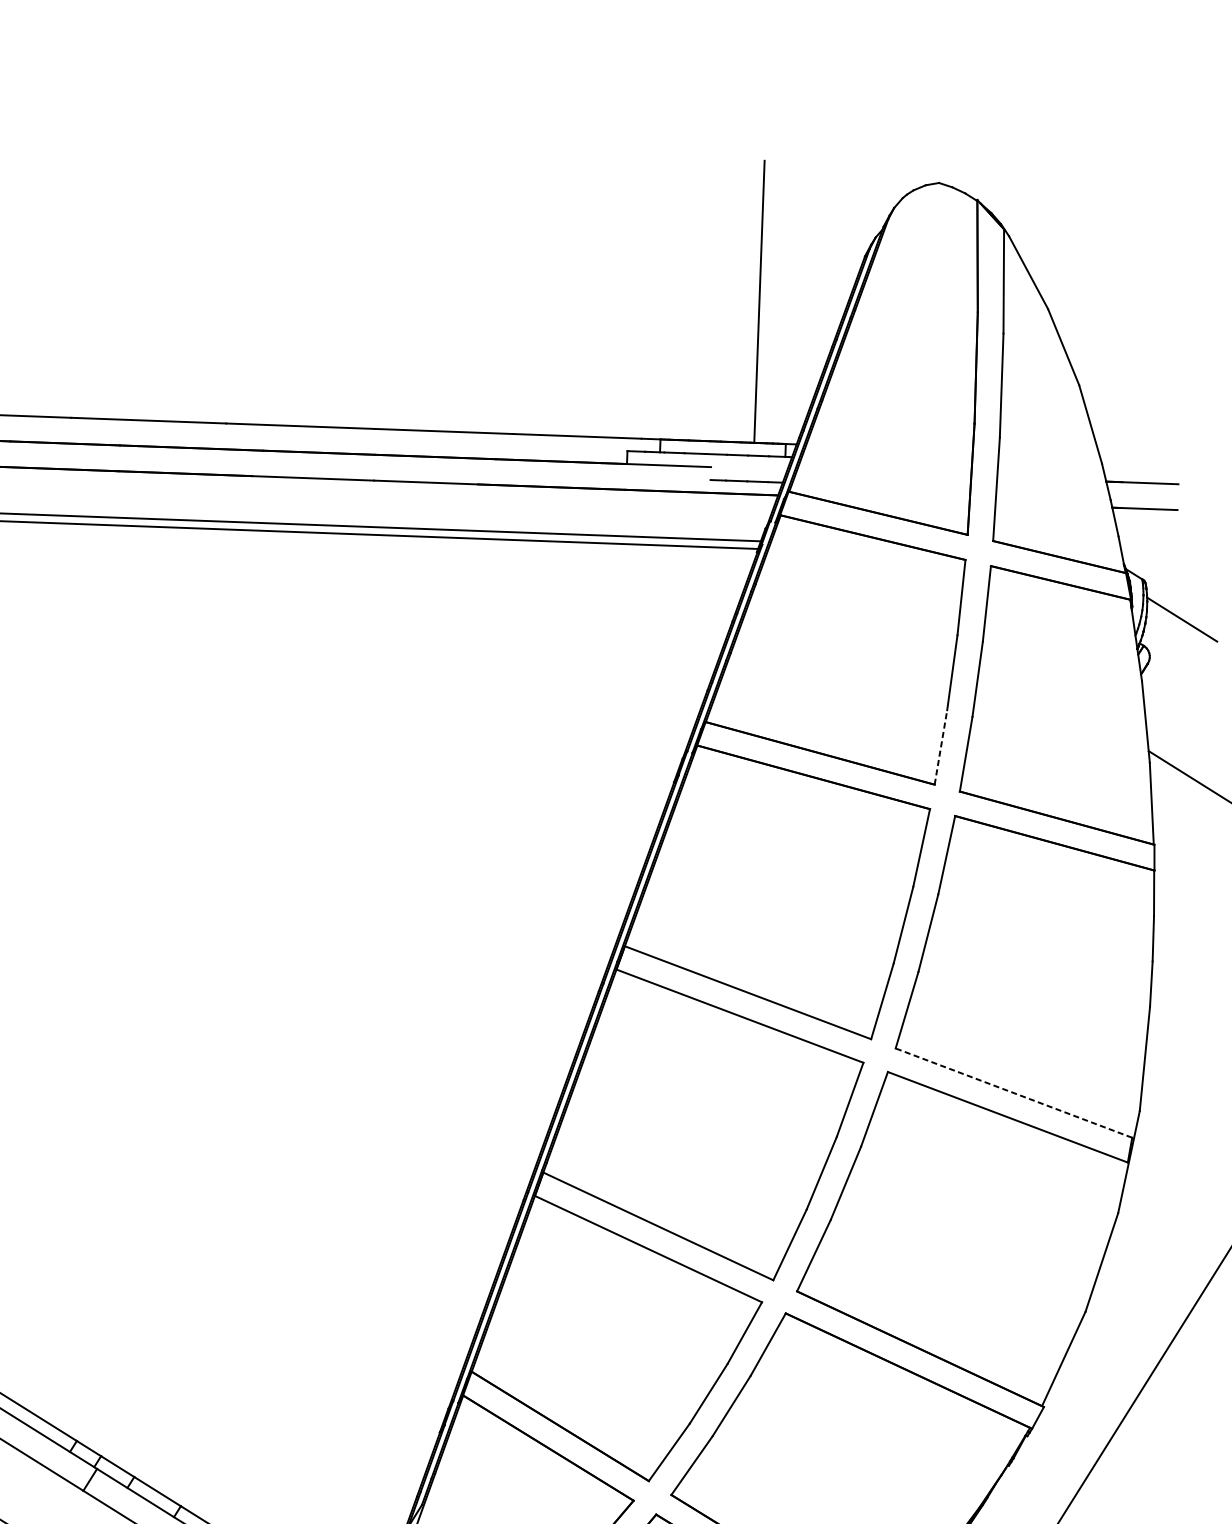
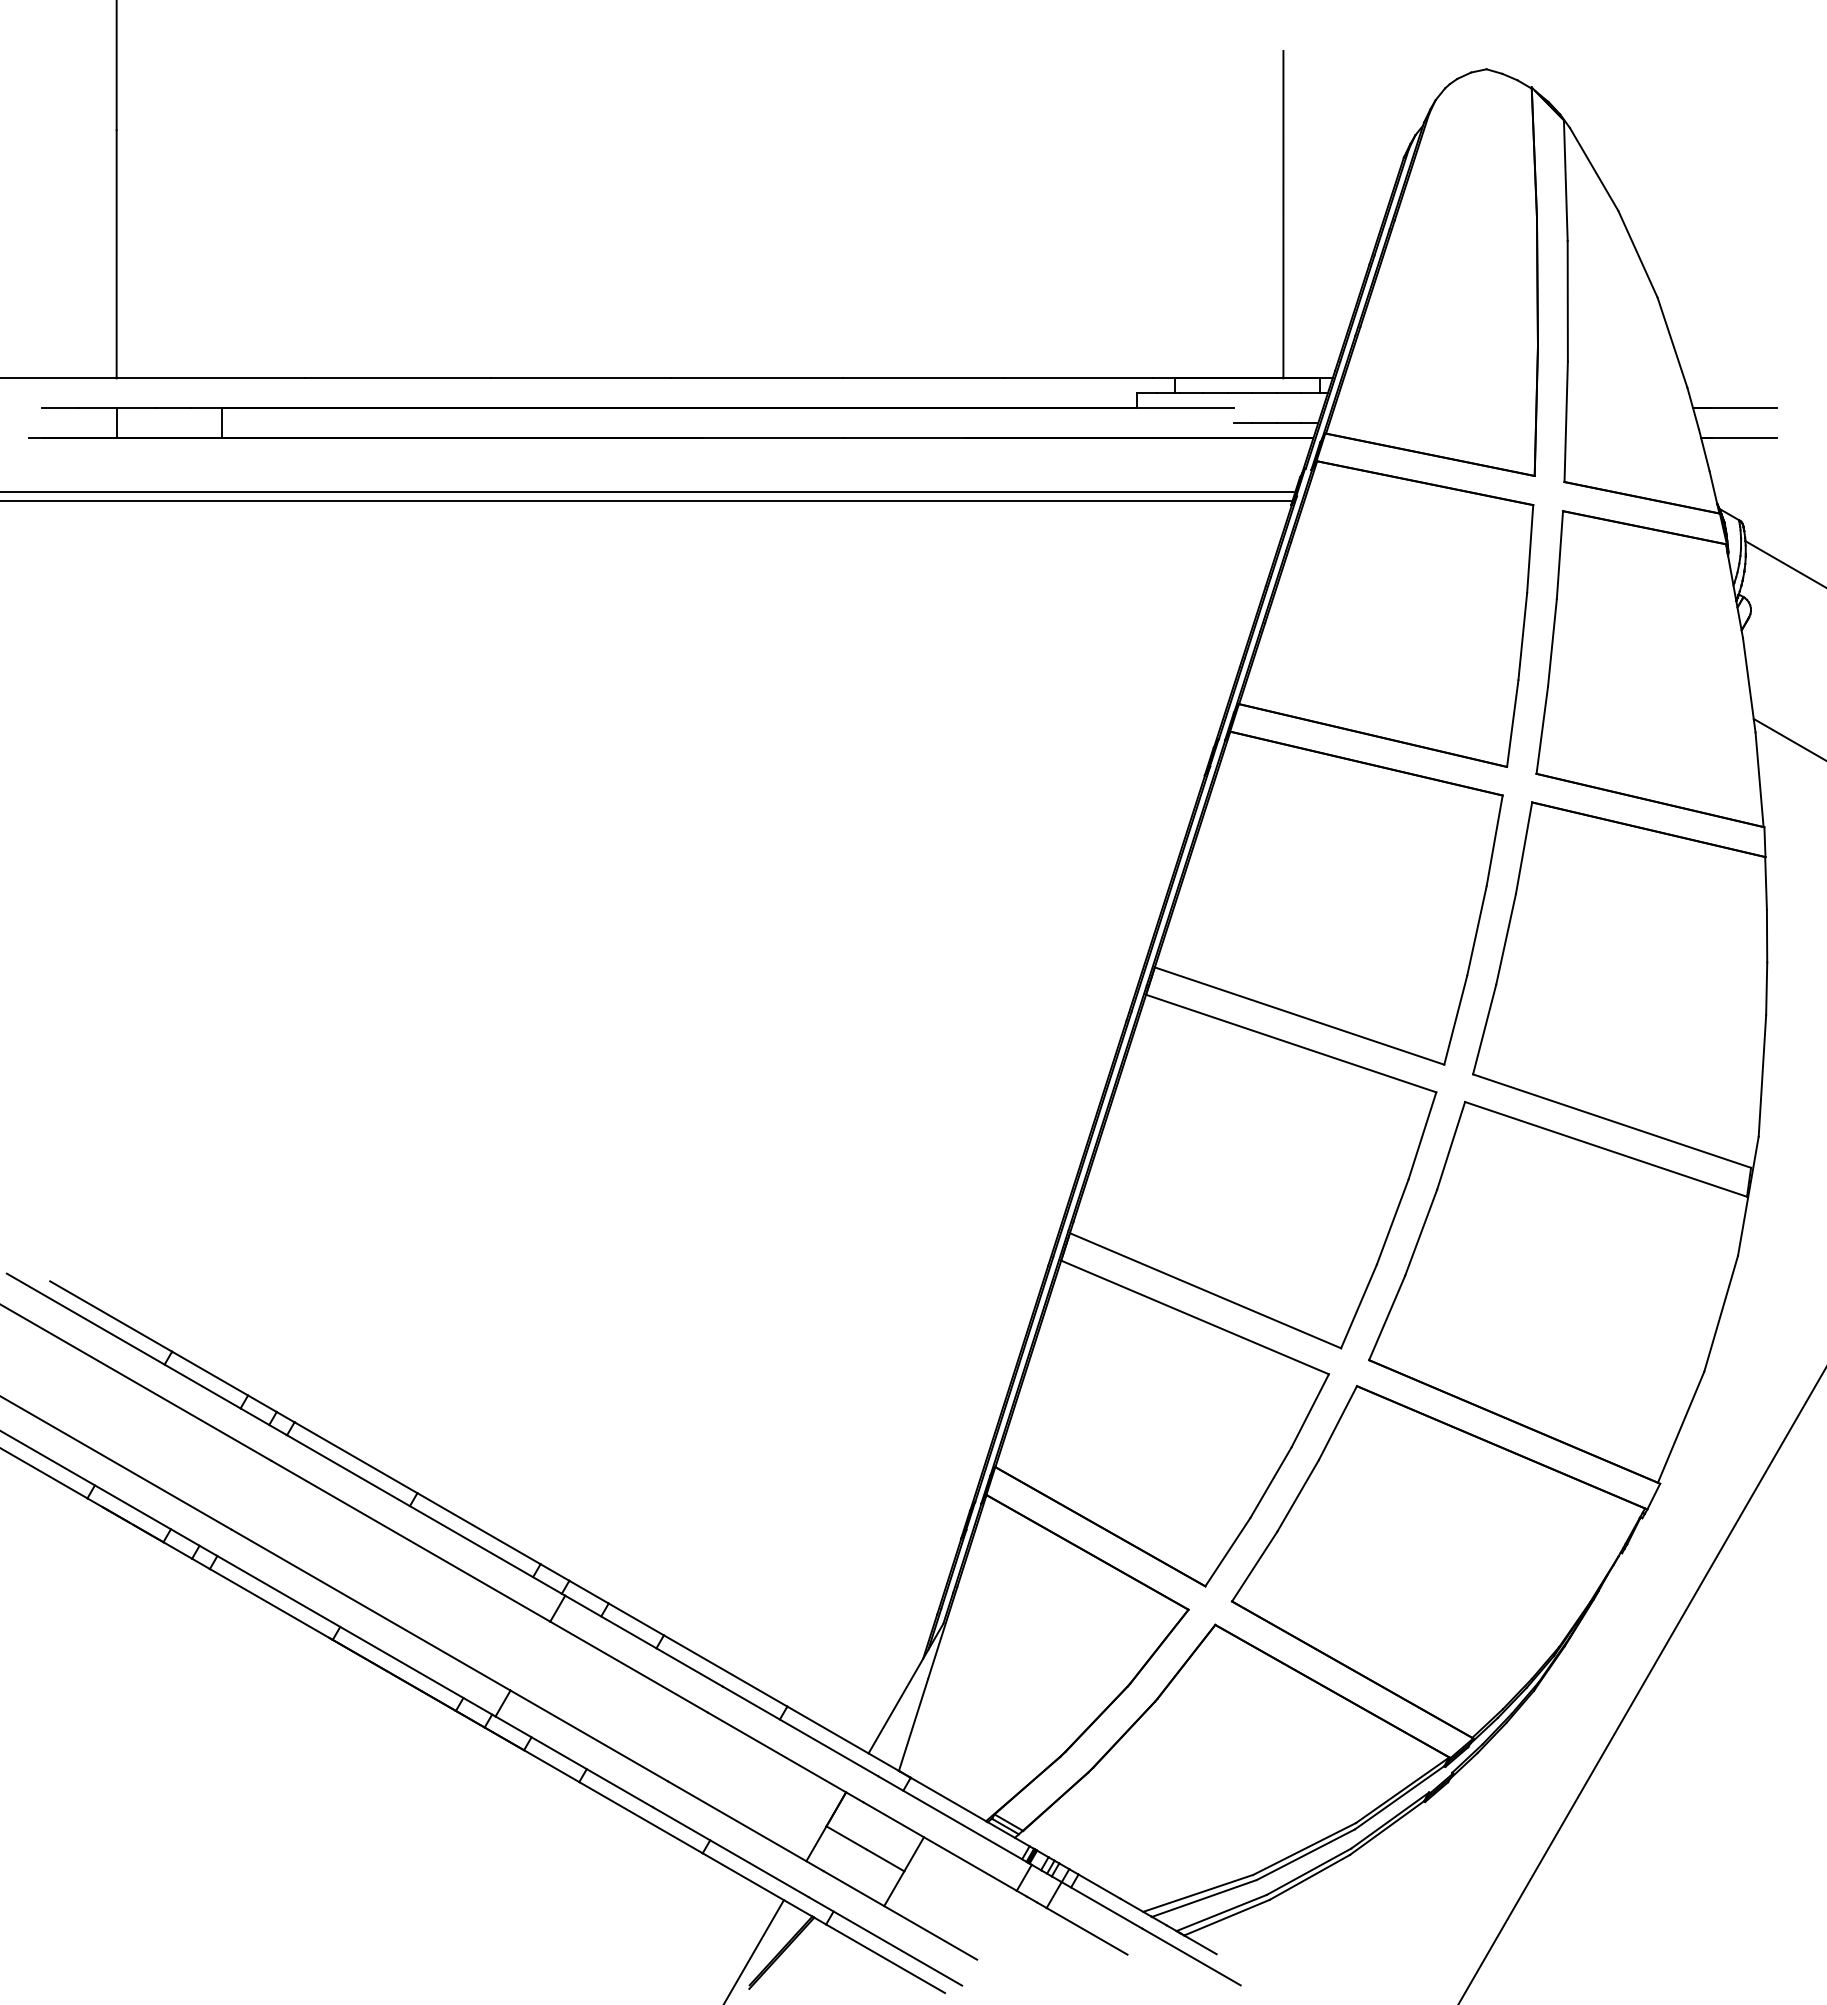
line: (940, 747) -> (1512, 723), dashed -> solid
line: (1014, 1093) -> (1612, 1121), dashed -> solid

